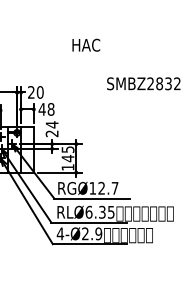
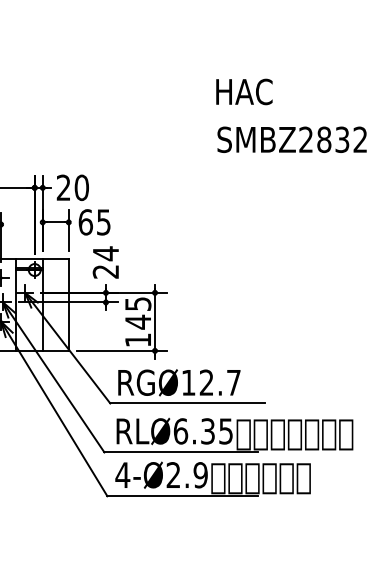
text: (86, 44) -> (244, 90), moved
text: (143, 83) -> (291, 139), moved
text: (46, 109) -> (94, 222), 48 -> 65

